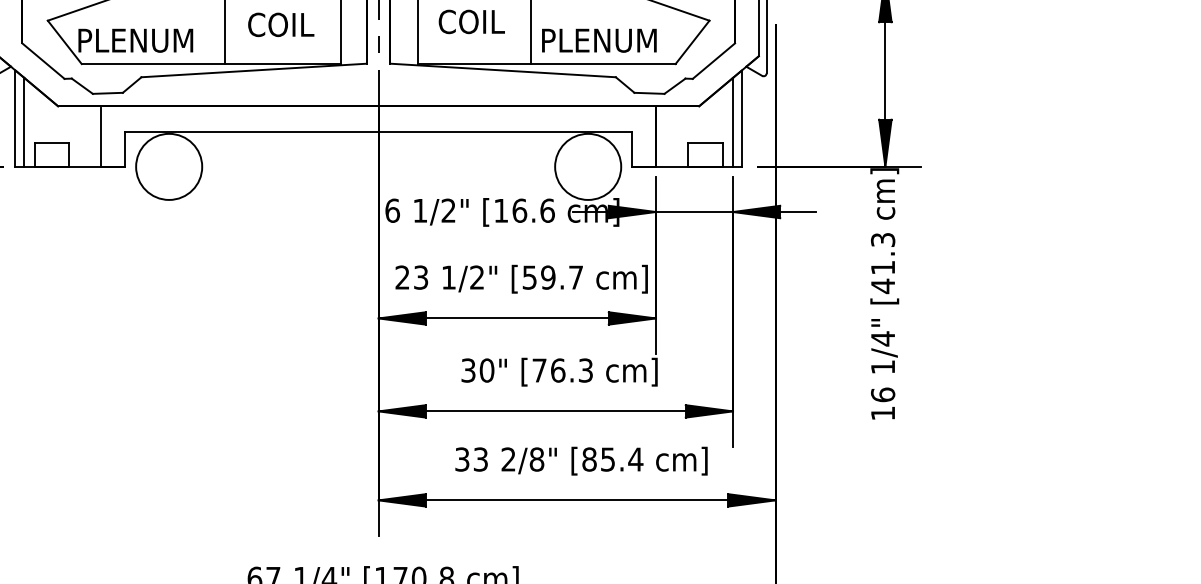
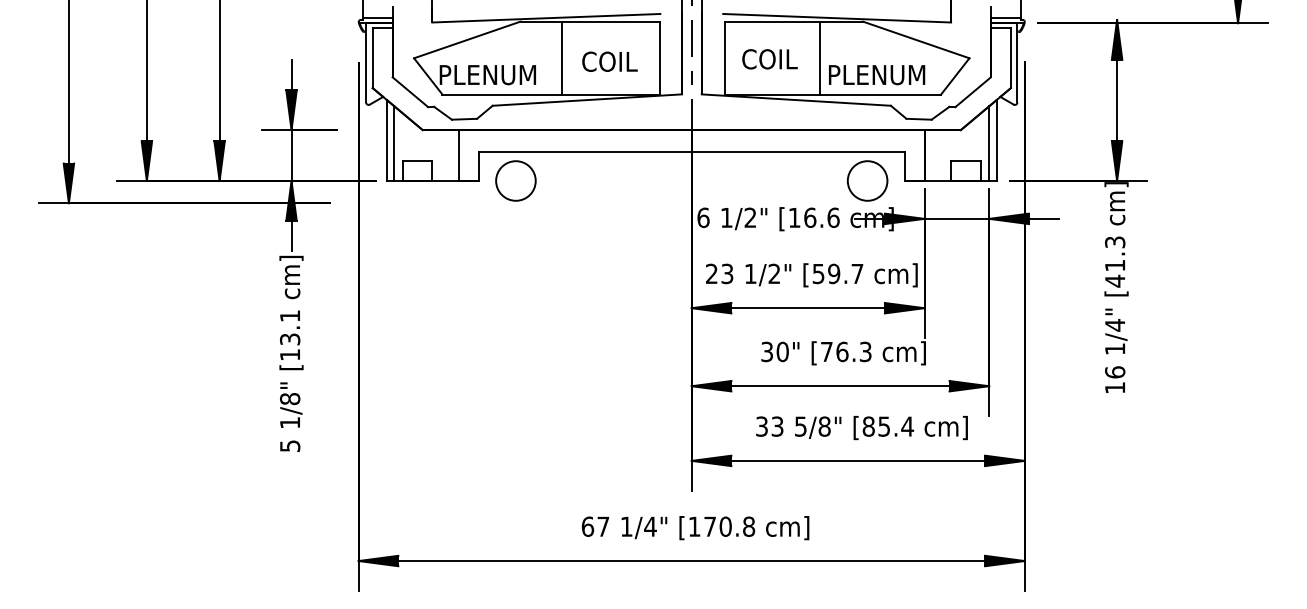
circle: (168, 166) -> (515, 180), size x0.71
circle: (588, 166) -> (867, 180), size x0.71
text: (508, 459) -> (800, 426), 2/8" -> 5/8"

